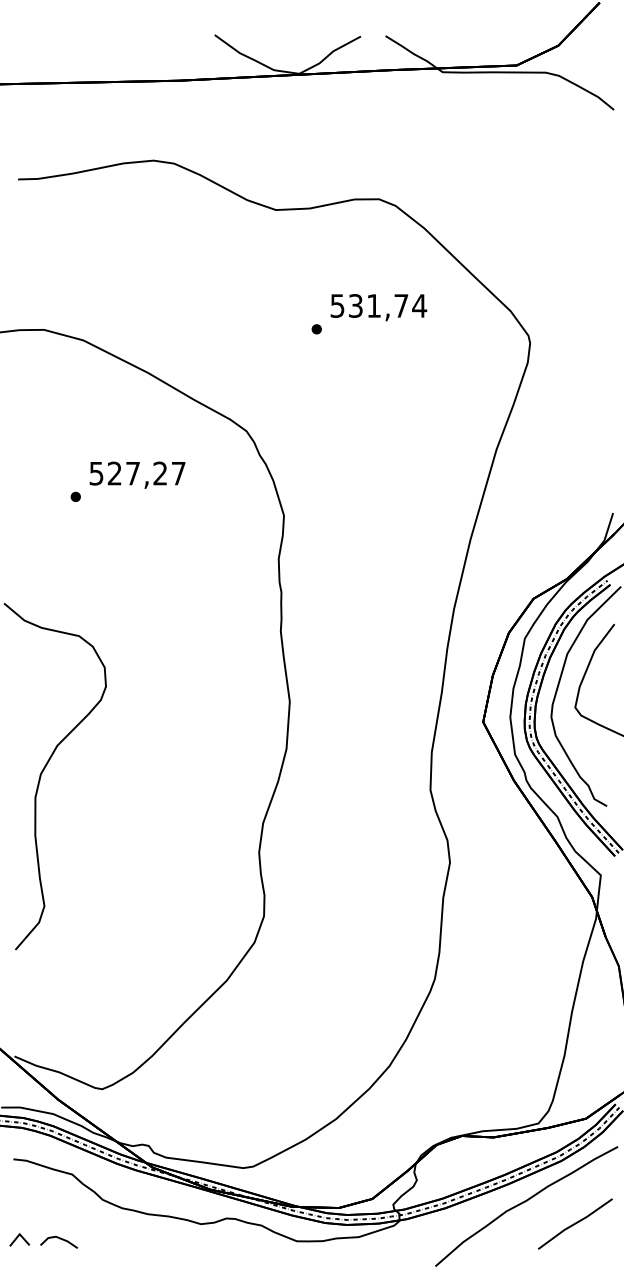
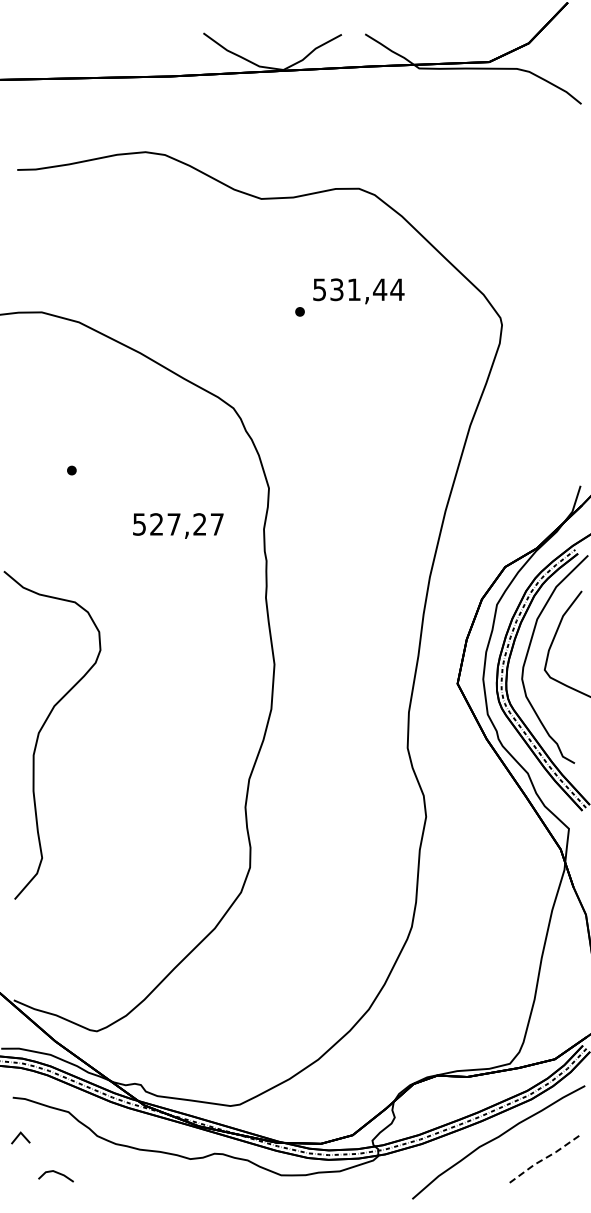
text: (401, 305) -> (380, 289), 531,74 -> 531,44
text: (137, 474) -> (178, 525), moved
line: (574, 1223) -> (544, 1158), solid -> dashed
line: (17, 1239) -> (18, 1137), moved

